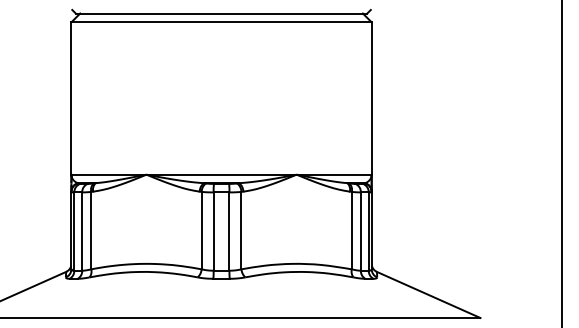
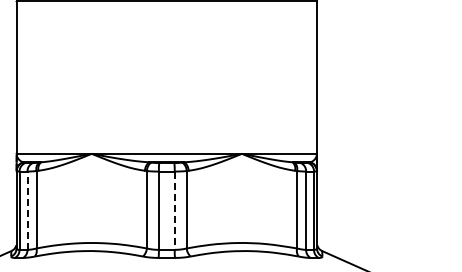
line: (82, 231) -> (27, 210), solid -> dashed
line: (229, 232) -> (174, 211), solid -> dashed

